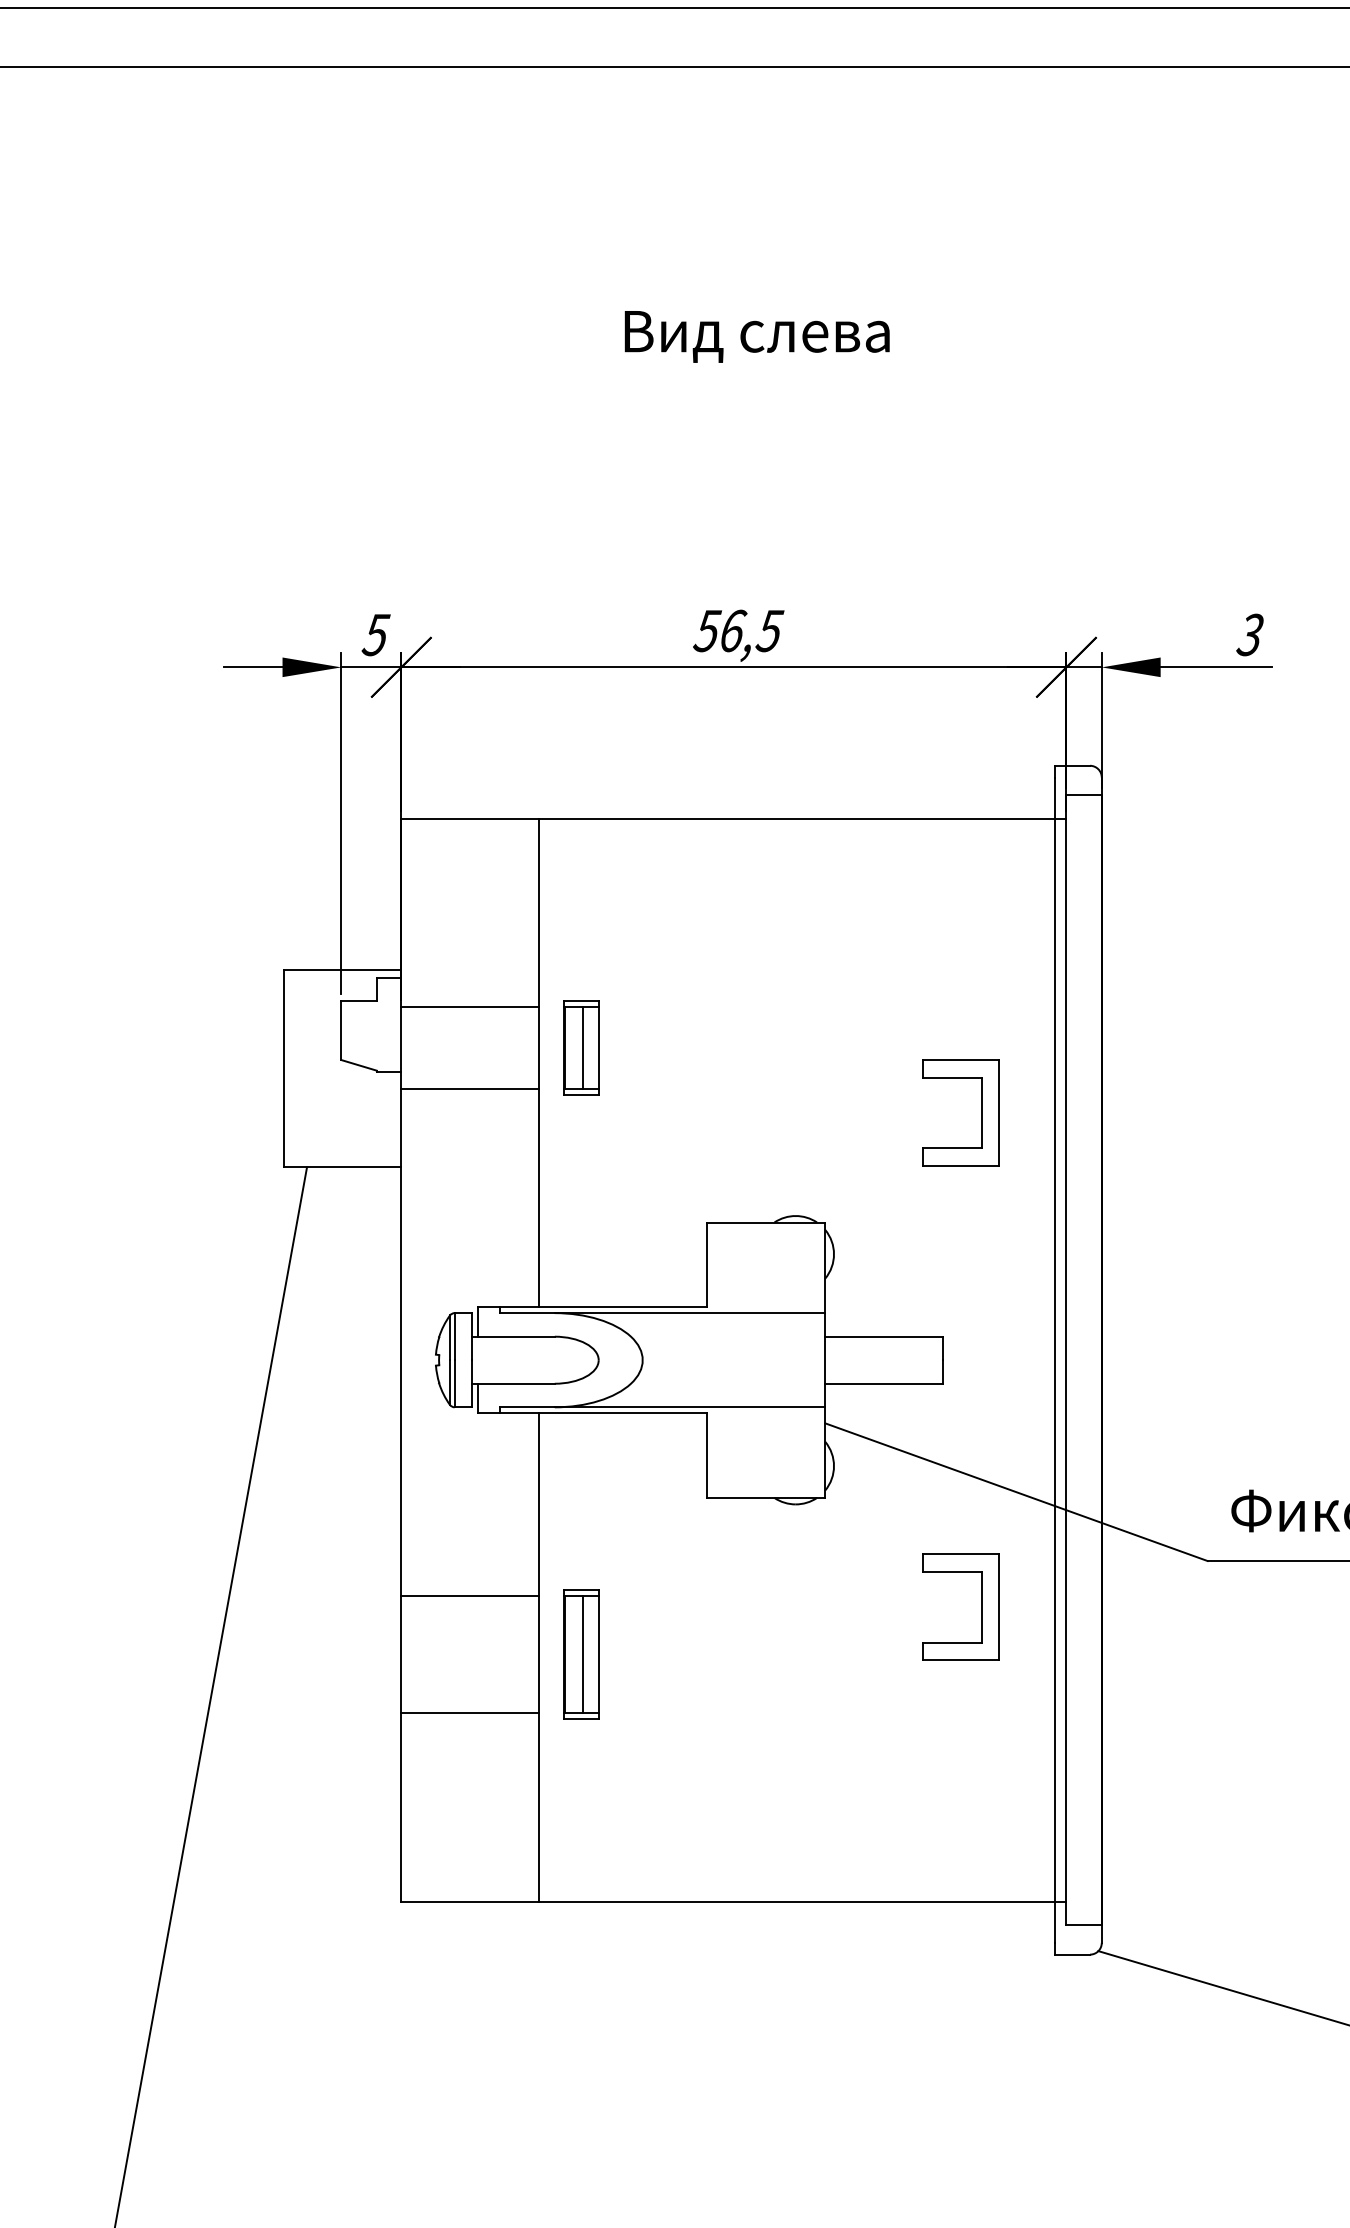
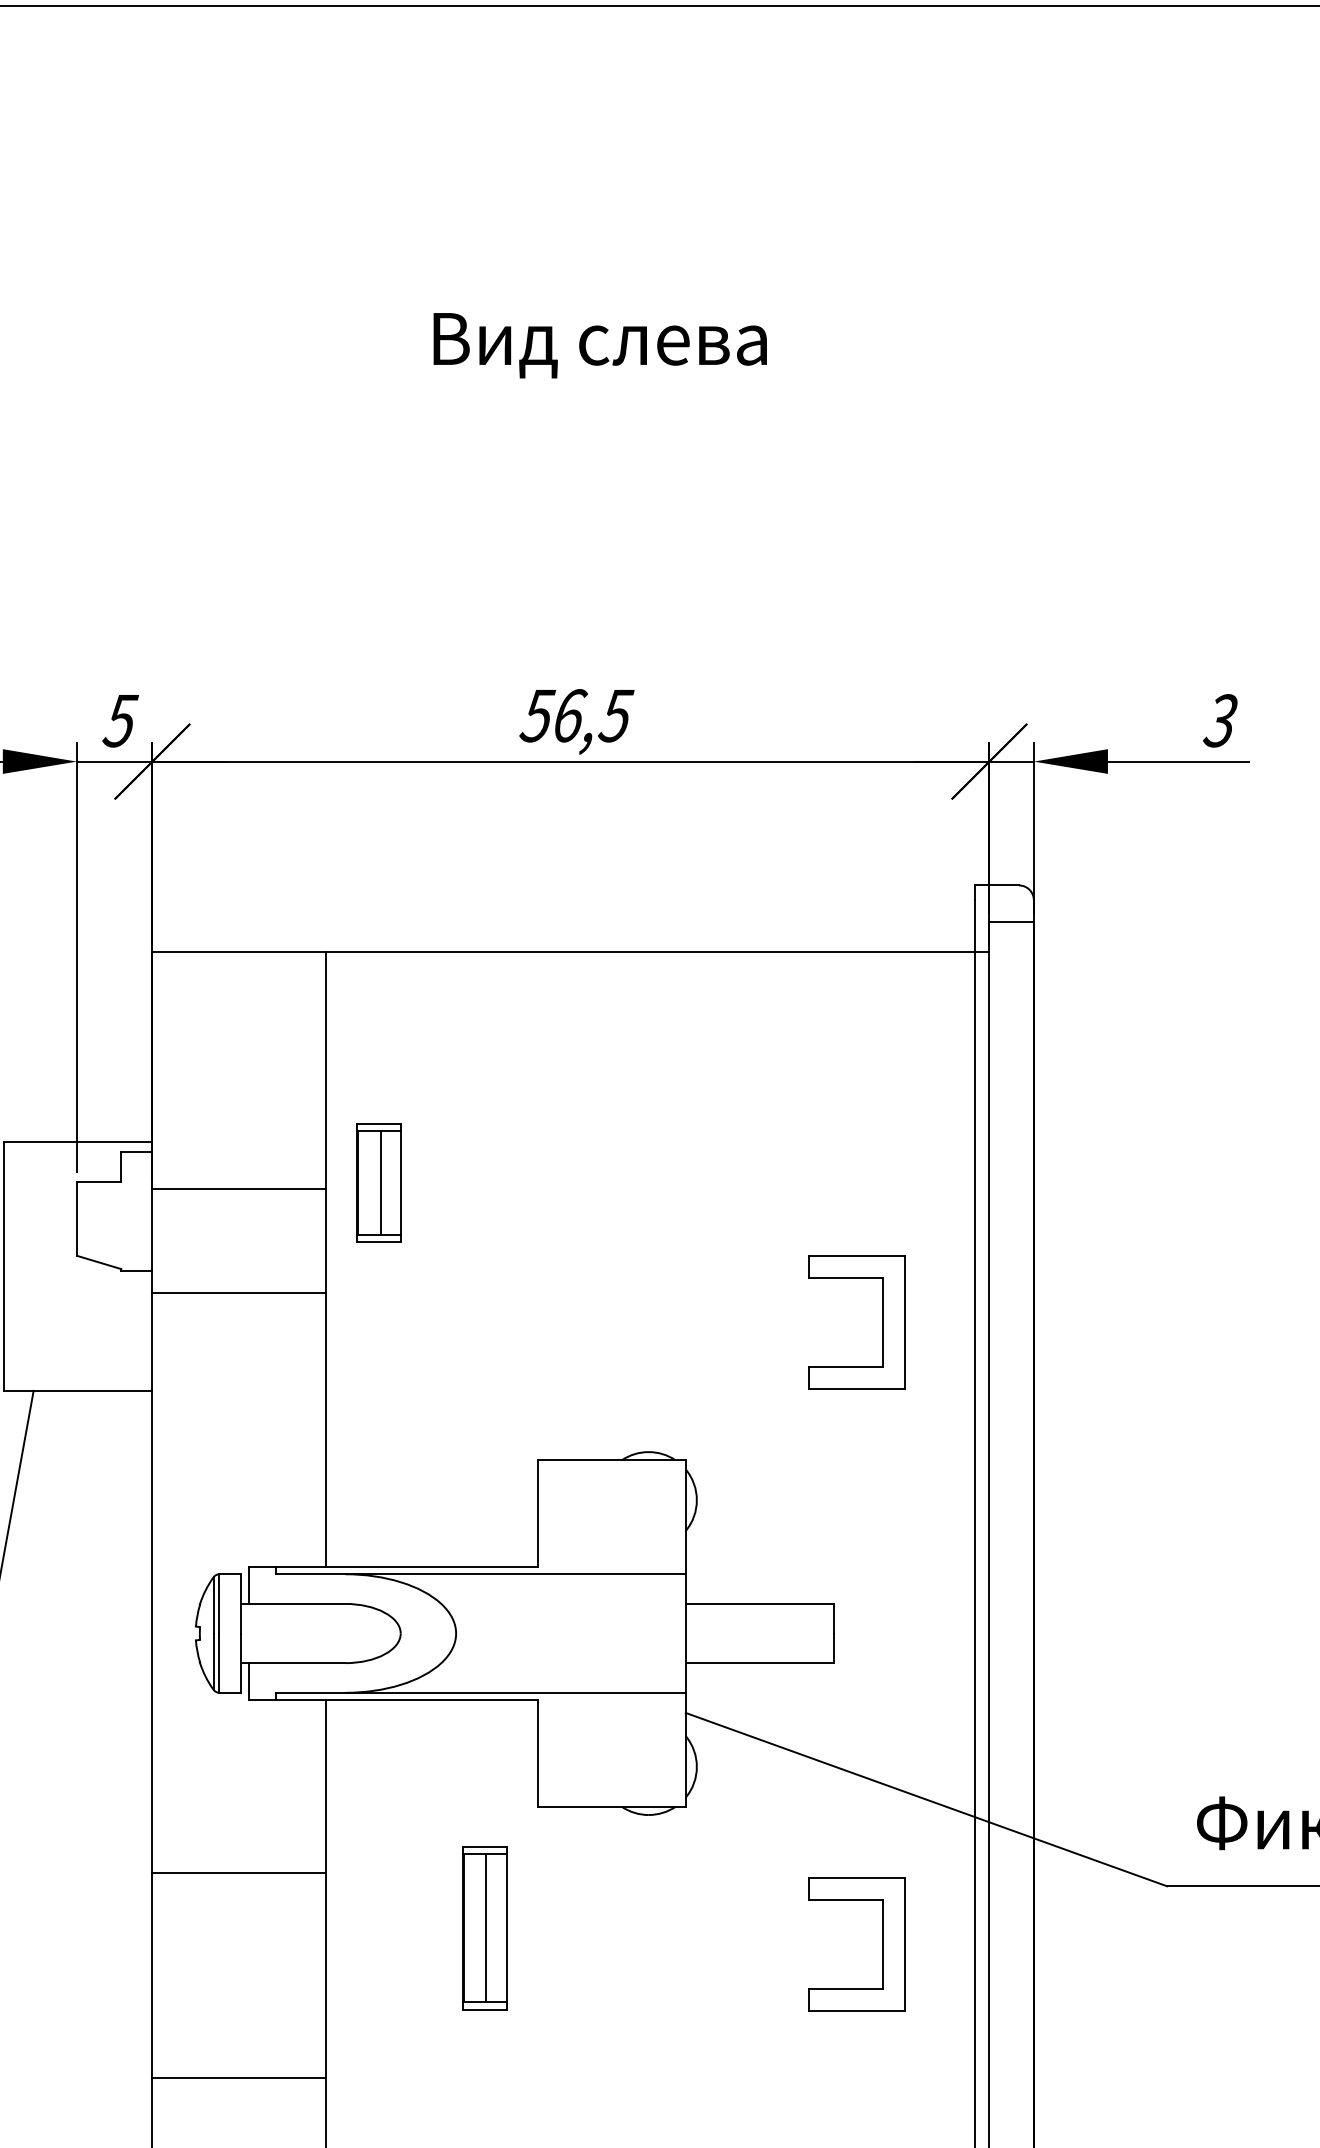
part: (581, 1047) -> (379, 1182), moved
line: (470, 1595) -> (239, 1873), moved
part: (581, 1654) -> (484, 1928), moved

